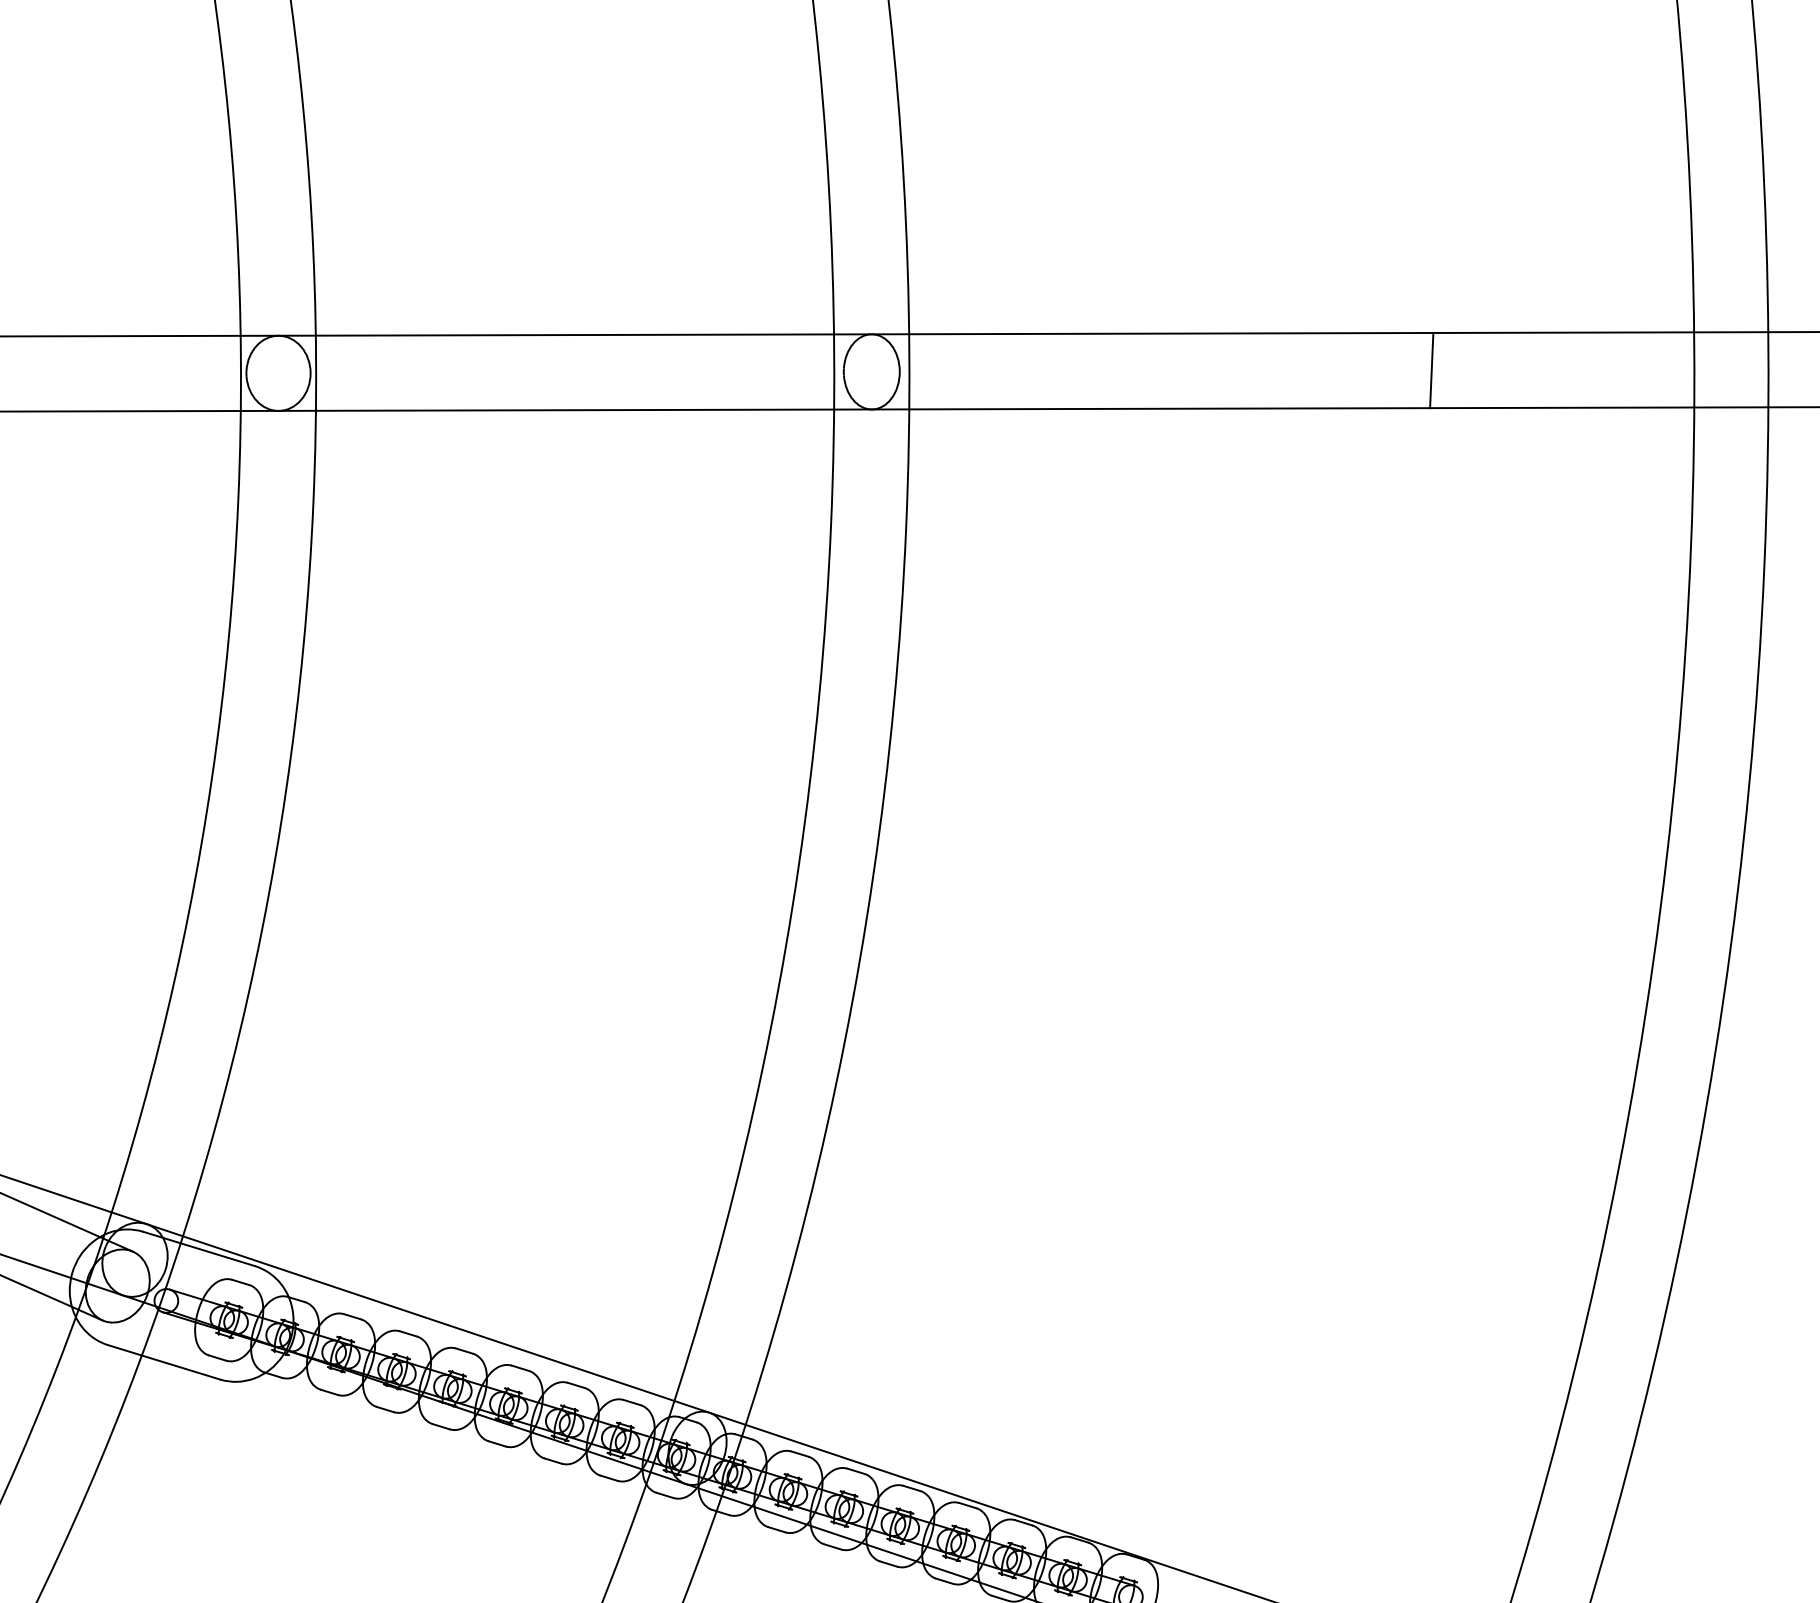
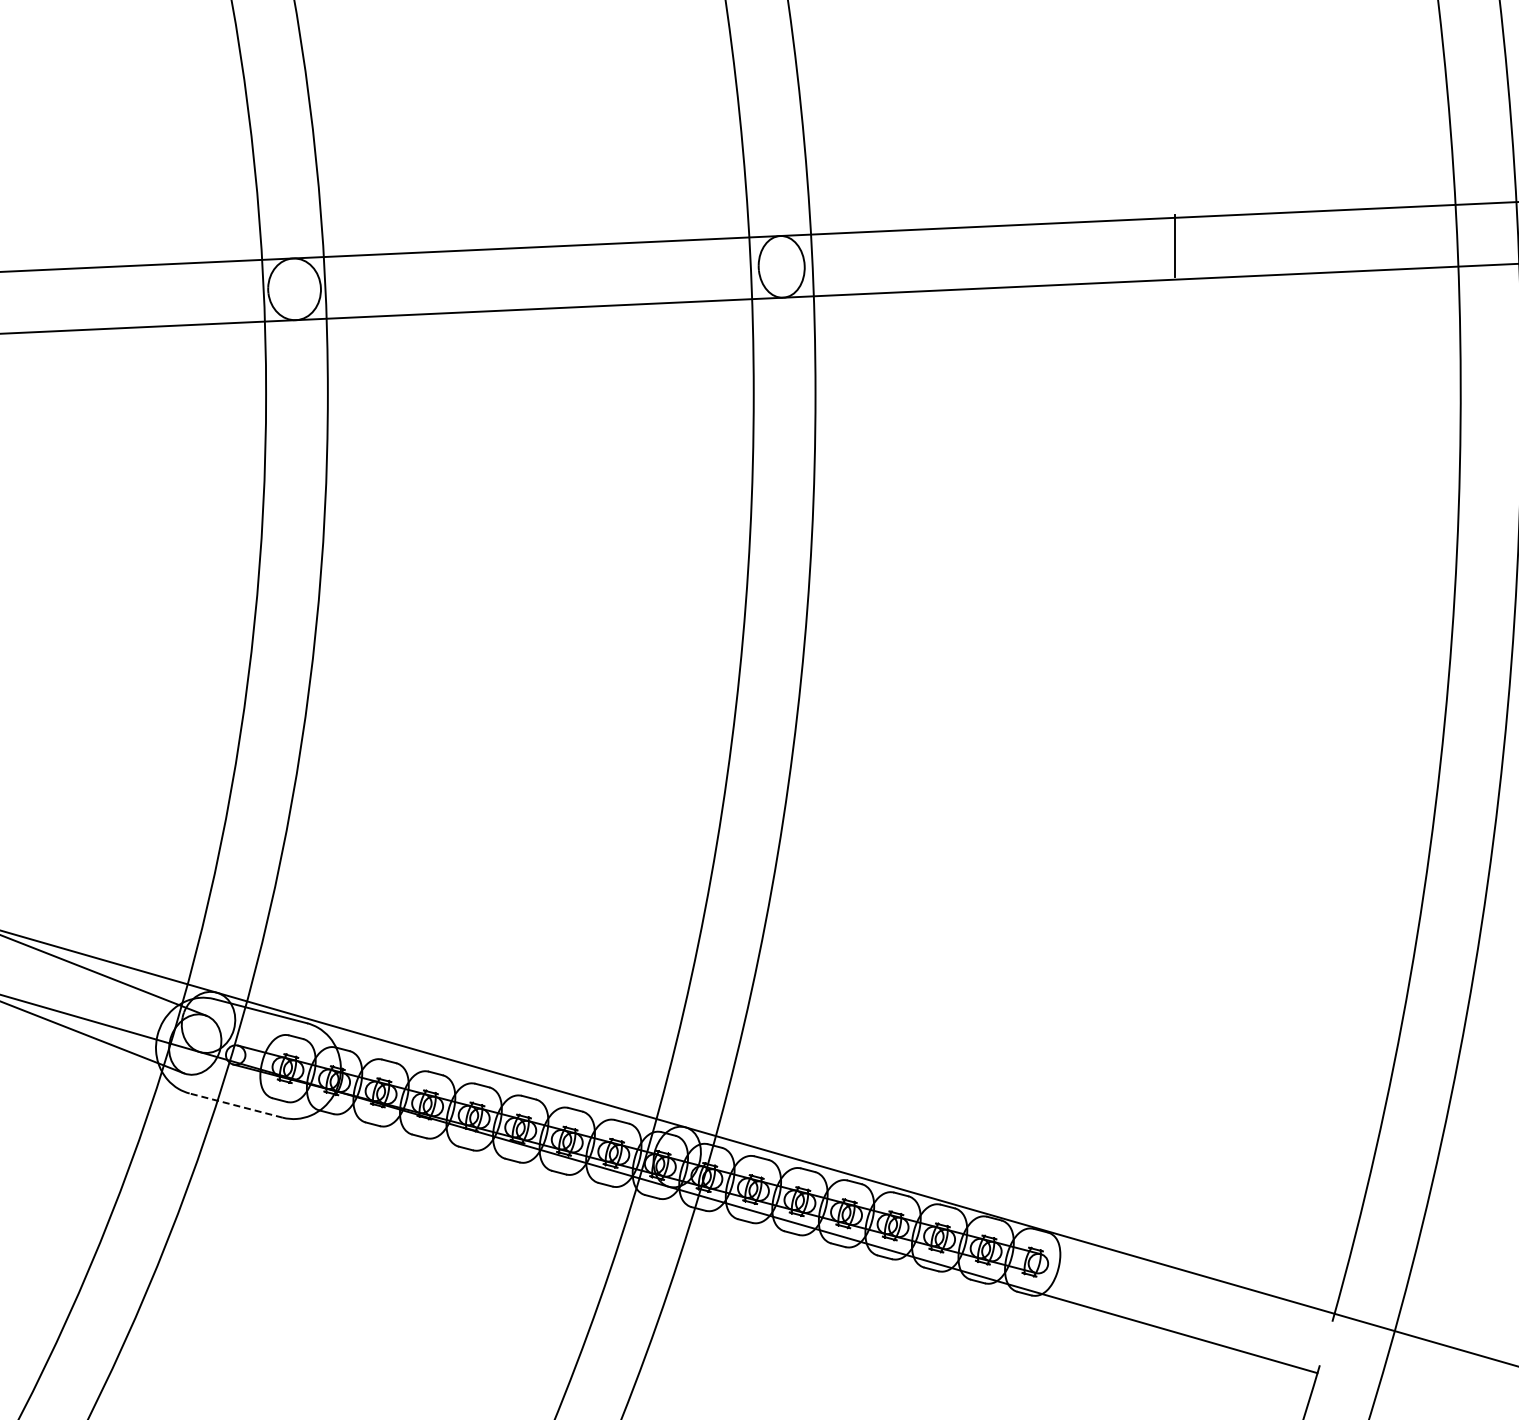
line: (1431, 370) -> (1175, 245), moved
line: (163, 1362) -> (235, 1105), solid -> dashed

